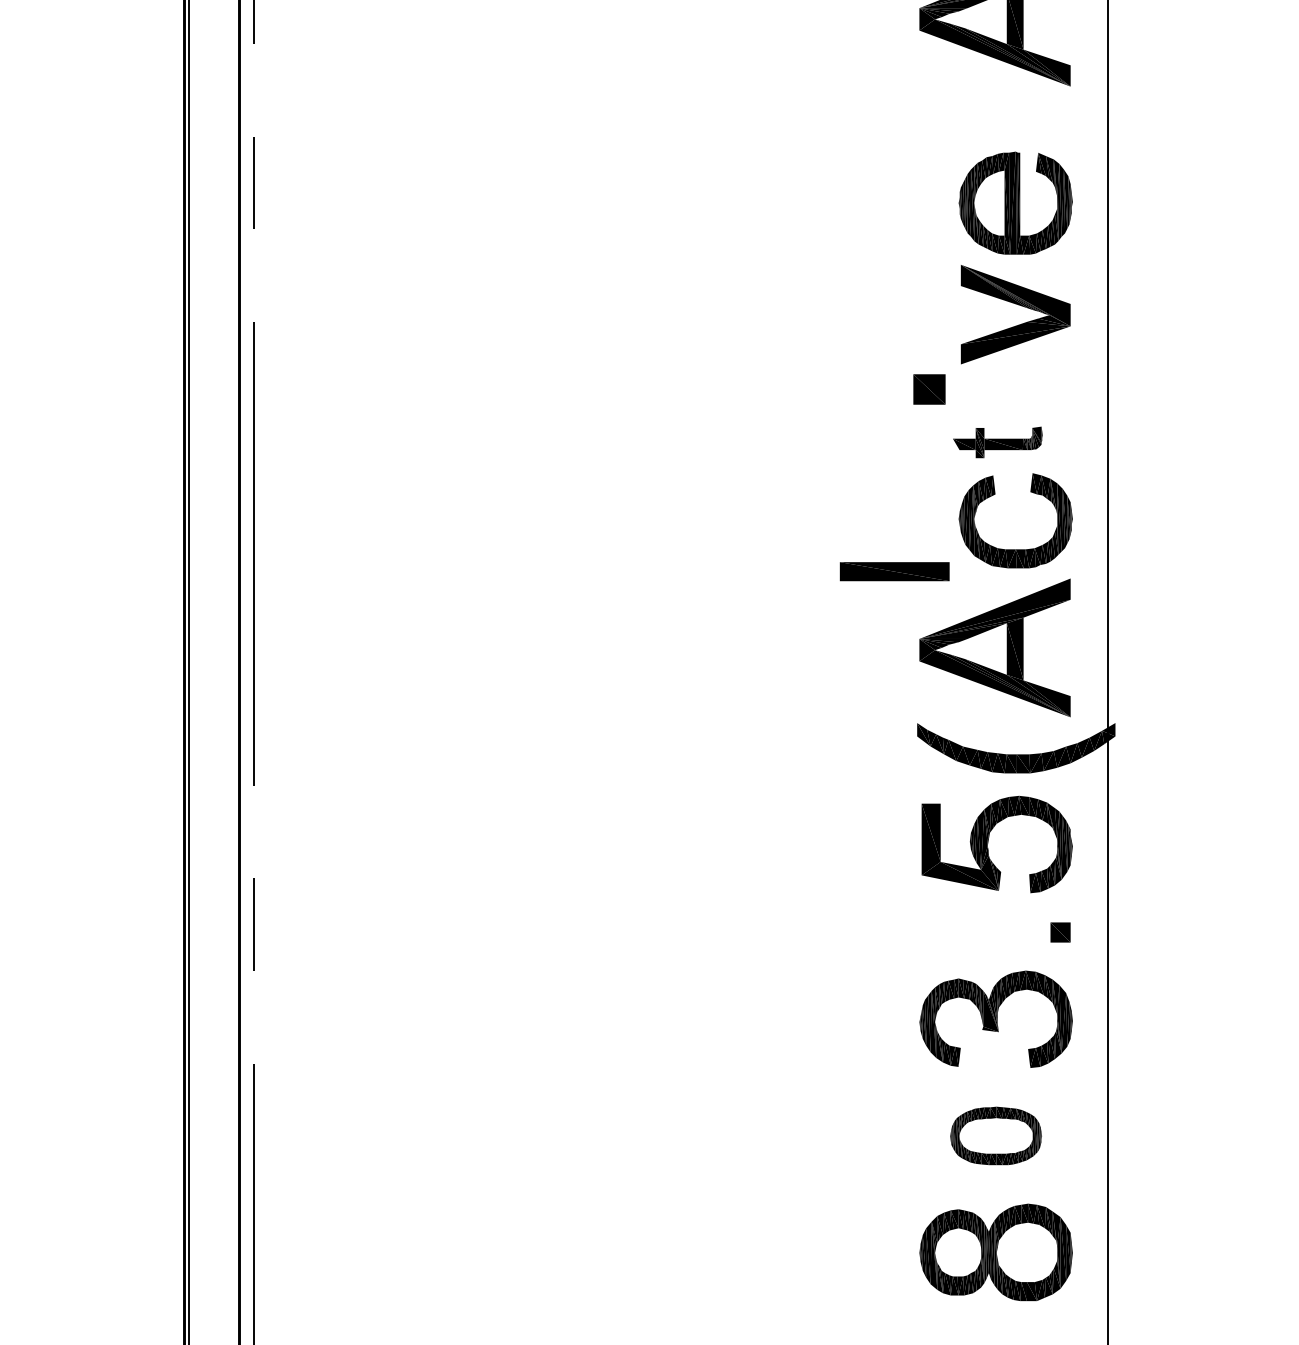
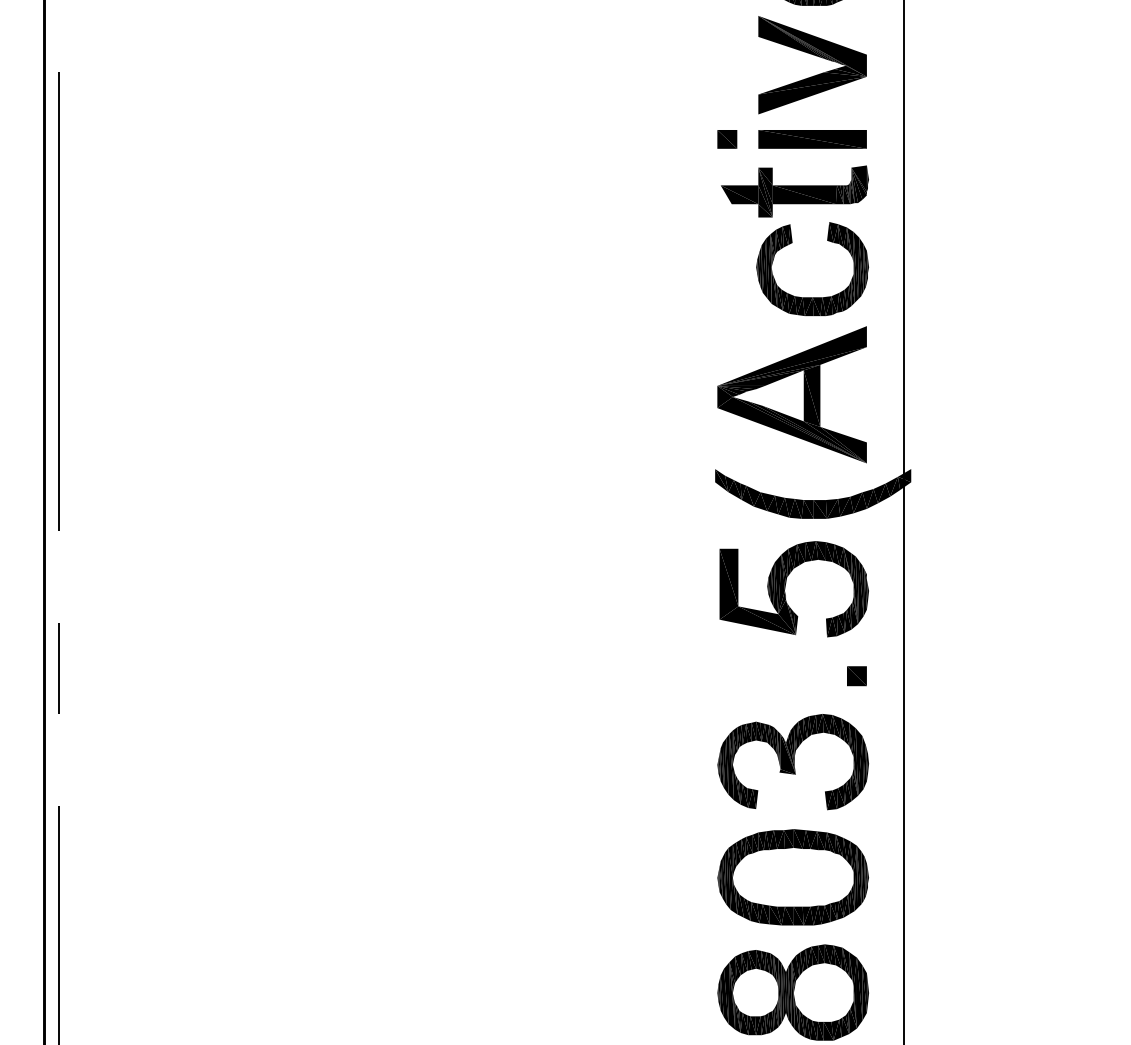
part: (929, 389) -> (727, 139), size x0.62
part: (997, 442) -> (794, 191), size x1.67
part: (894, 571) -> (812, 139), moved
part: (995, 1135) -> (792, 876), size x1.67

